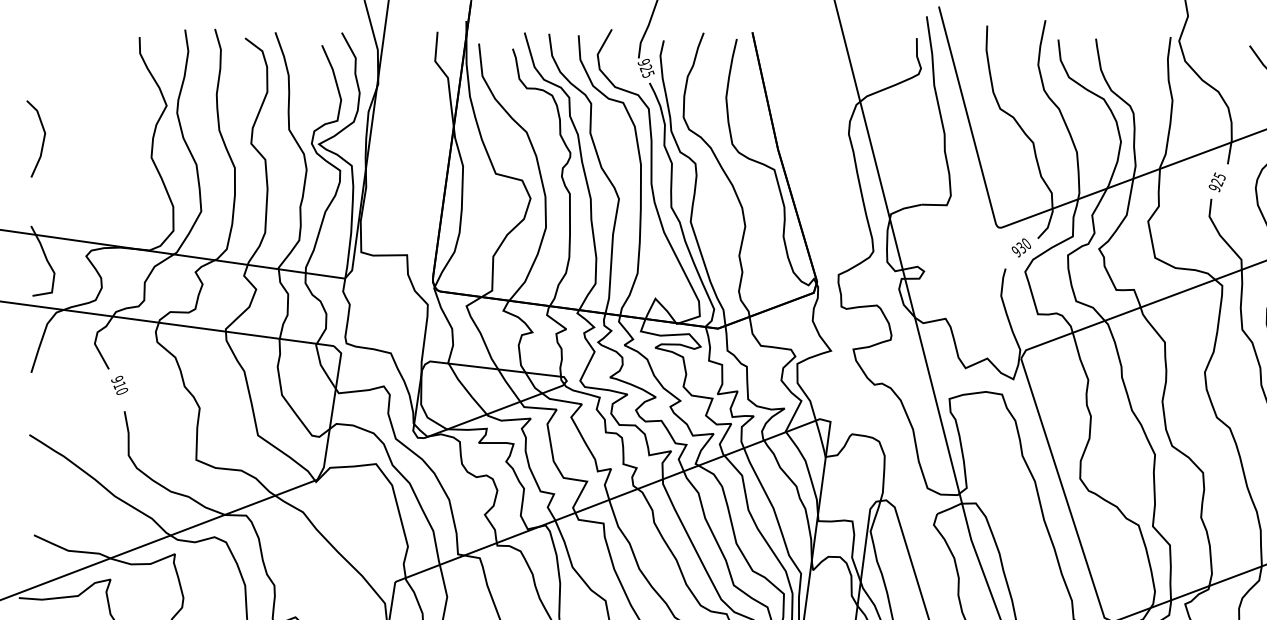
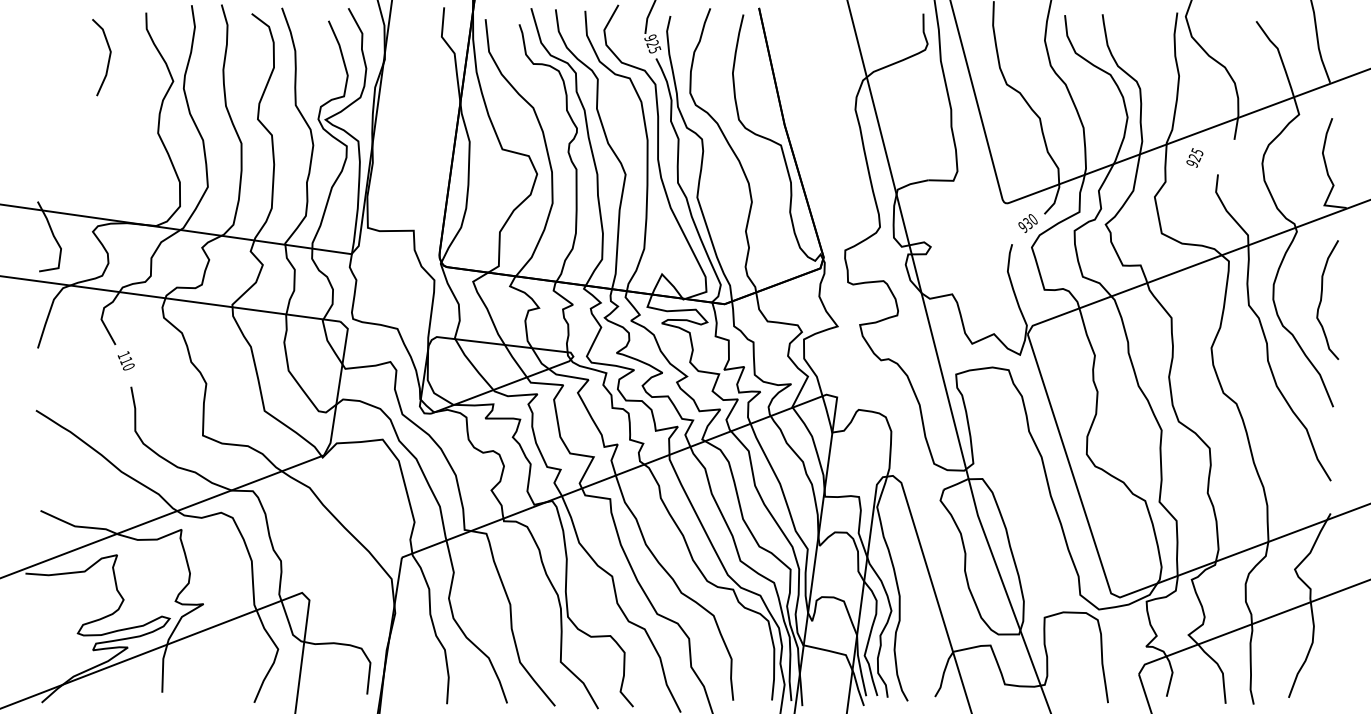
line: (42, 138) -> (108, 57), moved
text: (1216, 181) -> (1194, 157), moved
text: (116, 379) -> (123, 355), 910 -> 110

